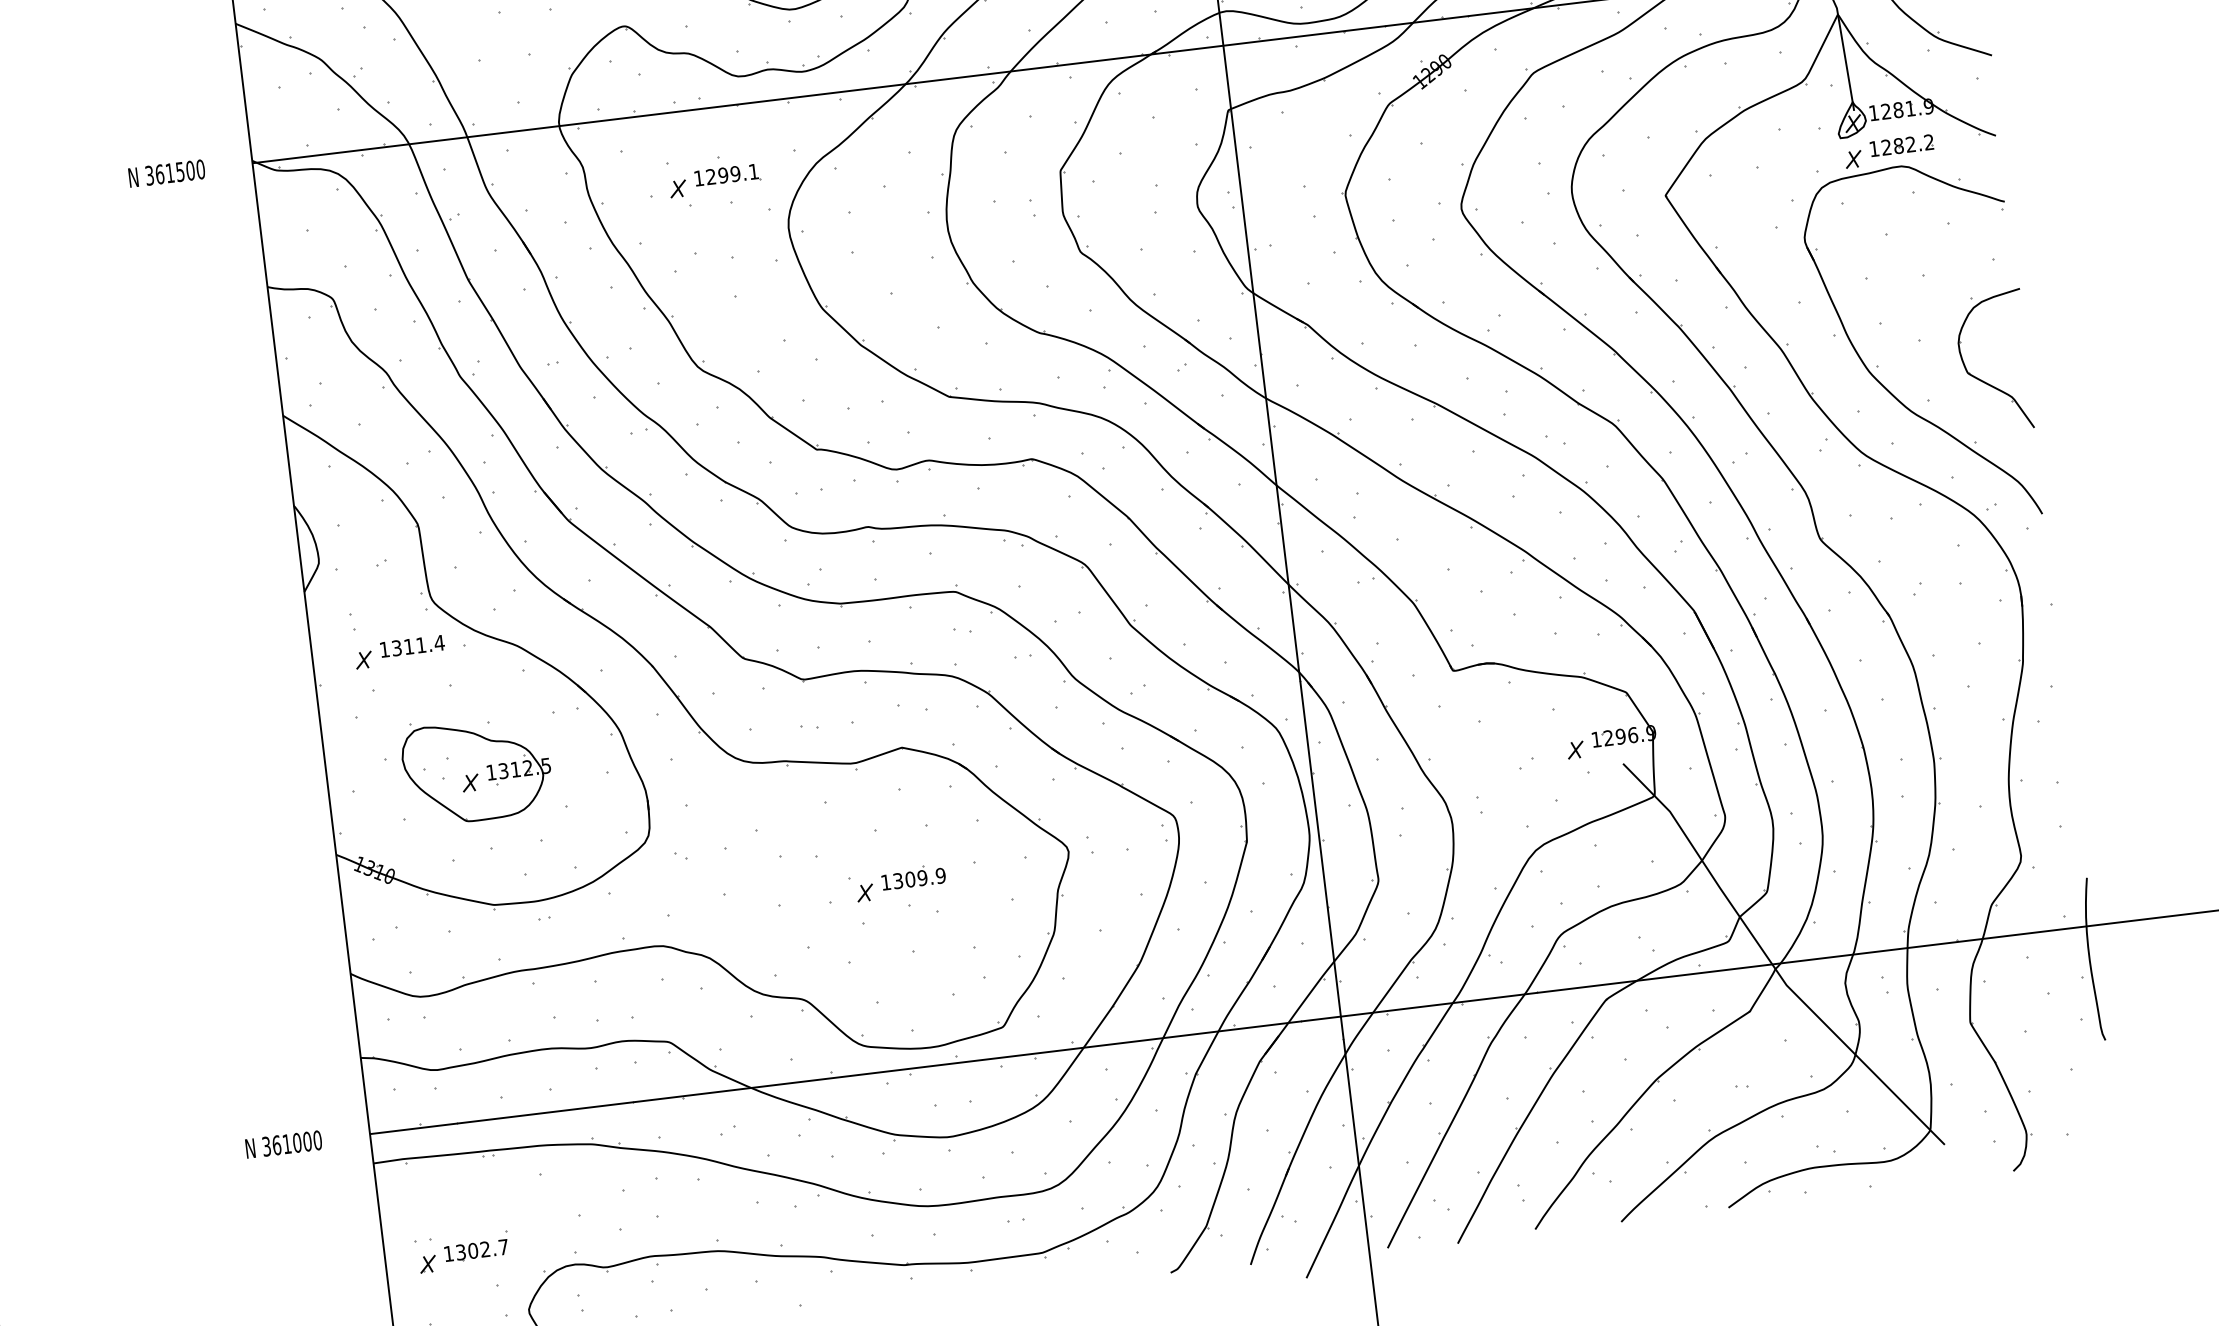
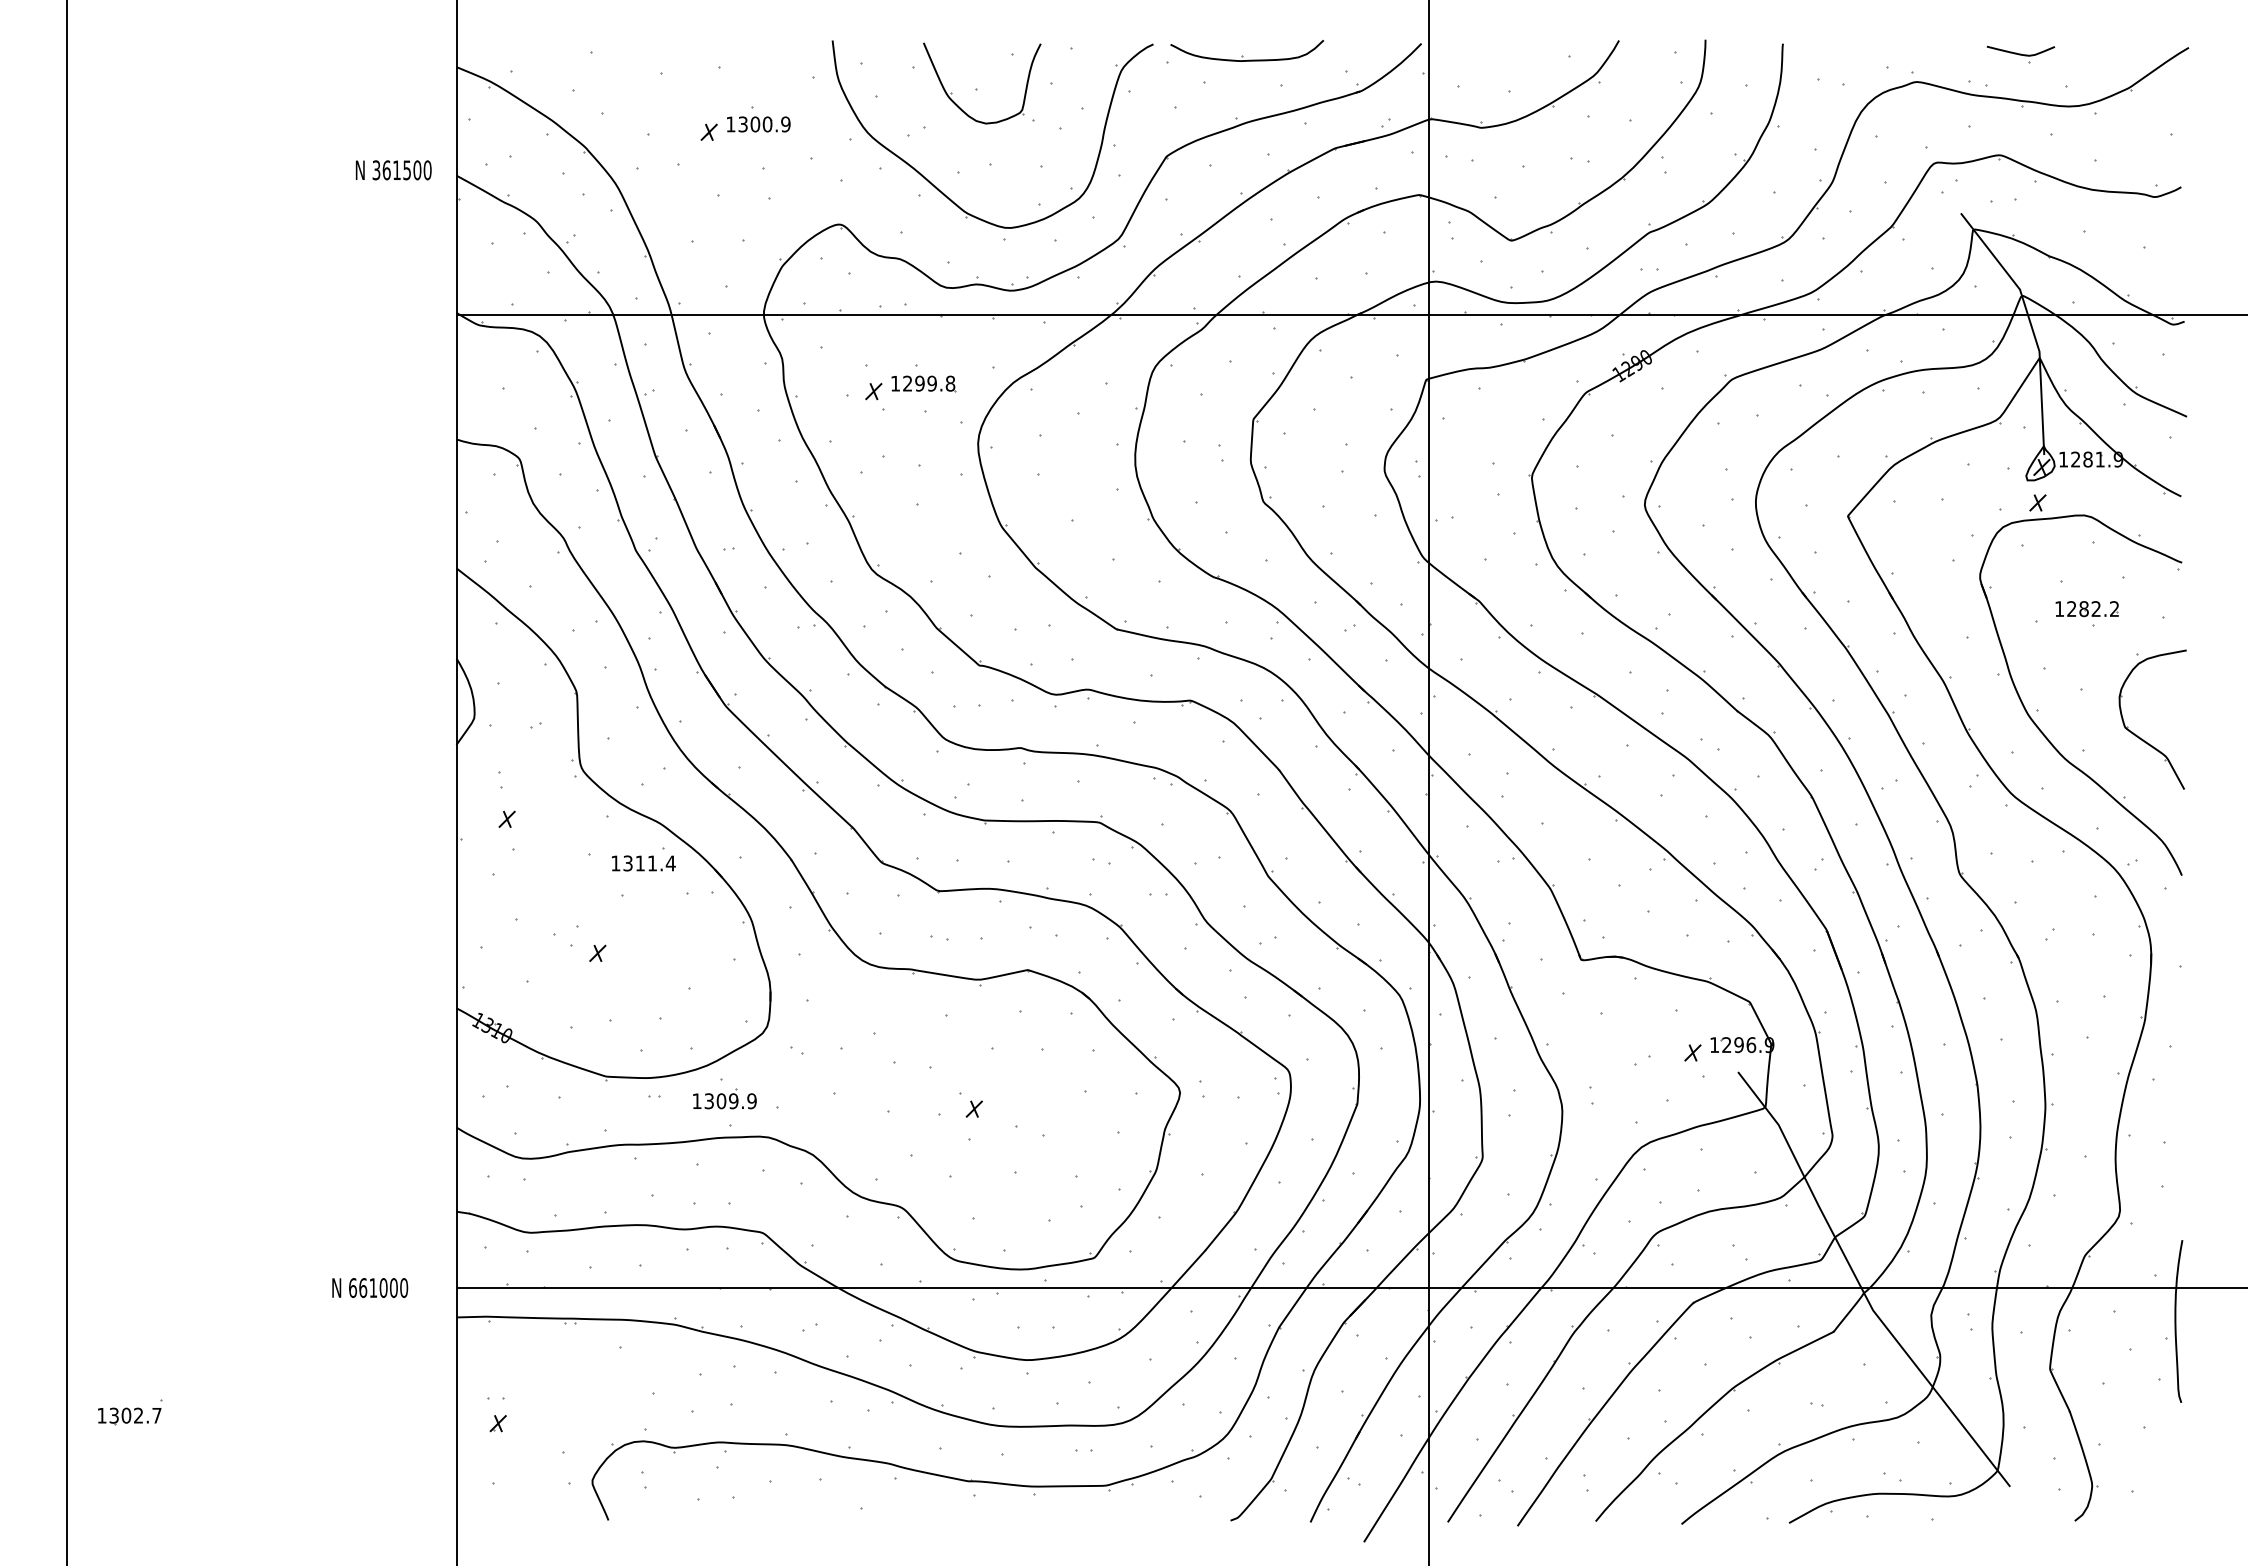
part: (1901, 146) -> (2086, 609), moved
text: (753, 171) -> (950, 383), 1299.1 -> 1299.8
text: (166, 173) -> (393, 170), moved
text: (412, 646) -> (643, 863), moved
part: (476, 768) -> (605, 939), removed
part: (913, 876) -> (724, 1098), moved
text: (267, 1146) -> (353, 1287), 361000 -> 661000
part: (476, 1247) -> (130, 1412), moved

